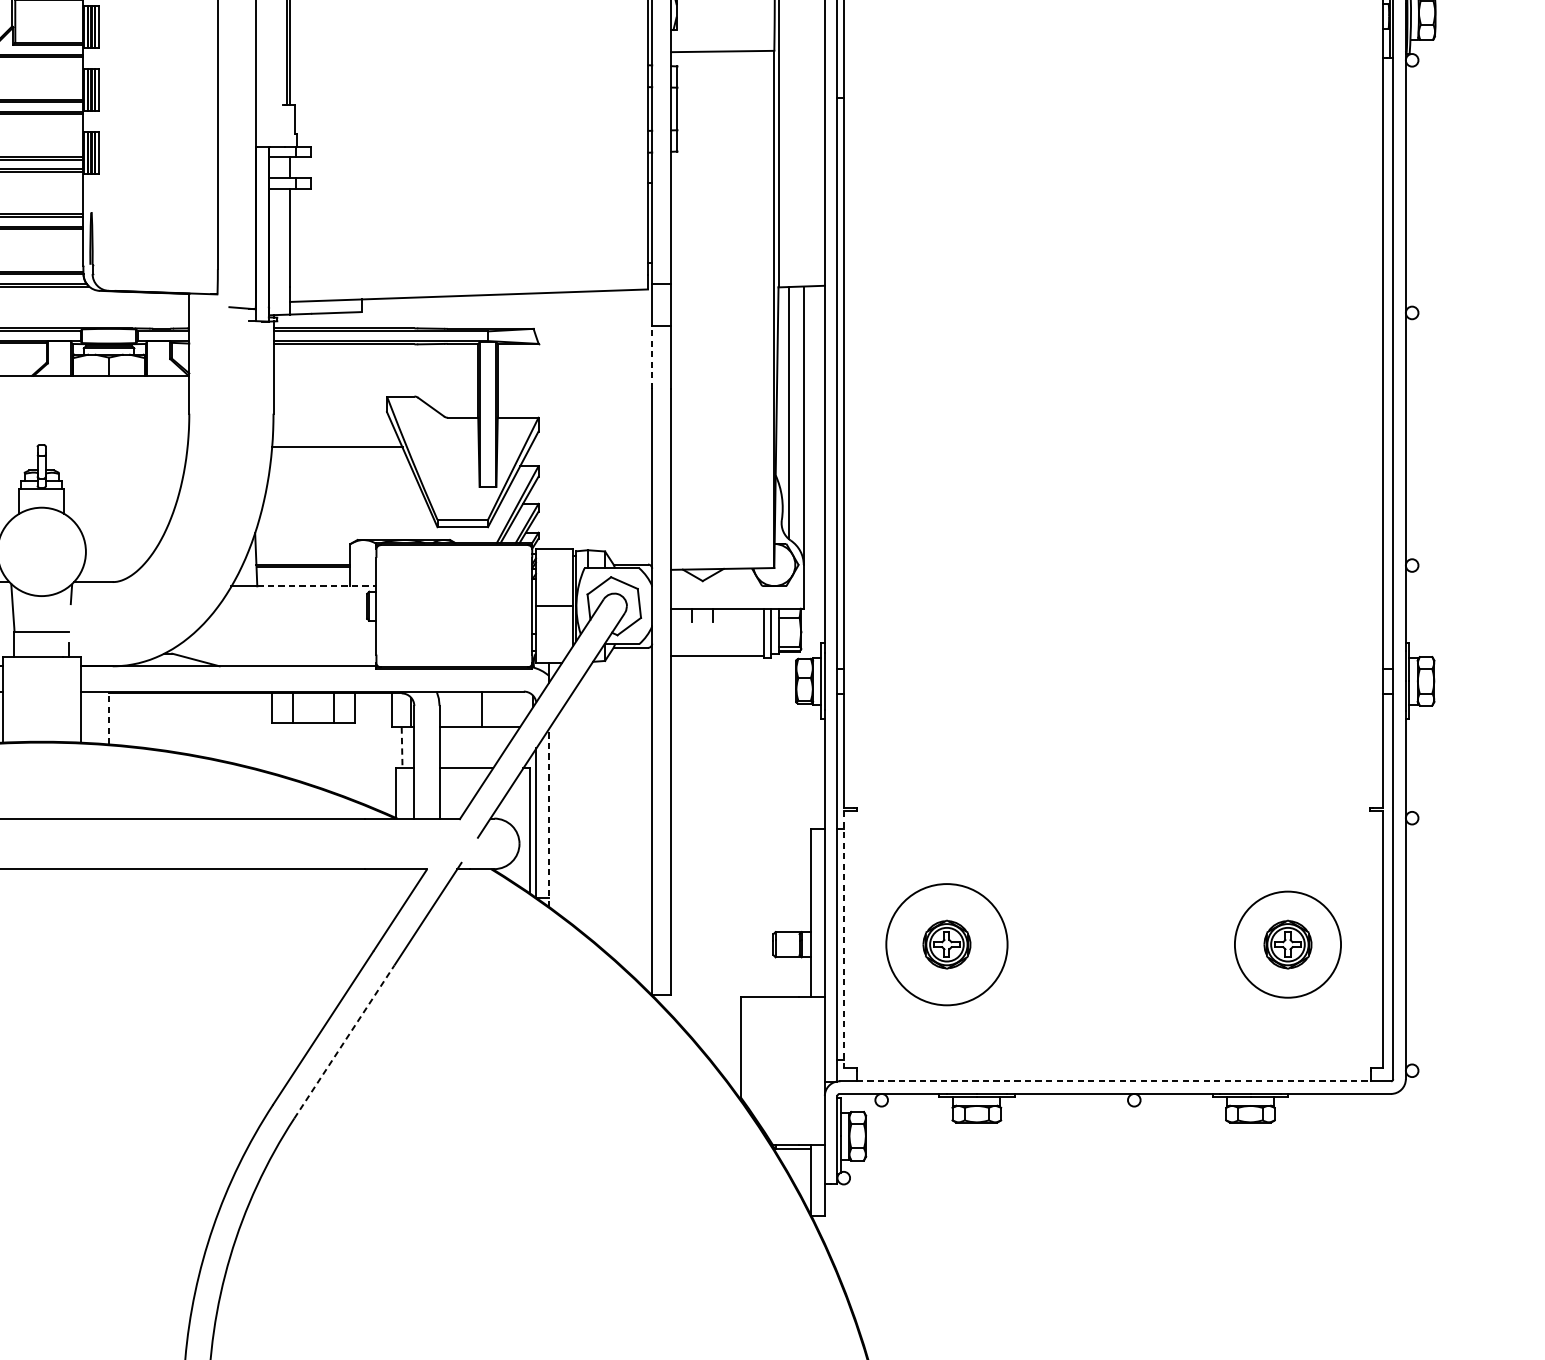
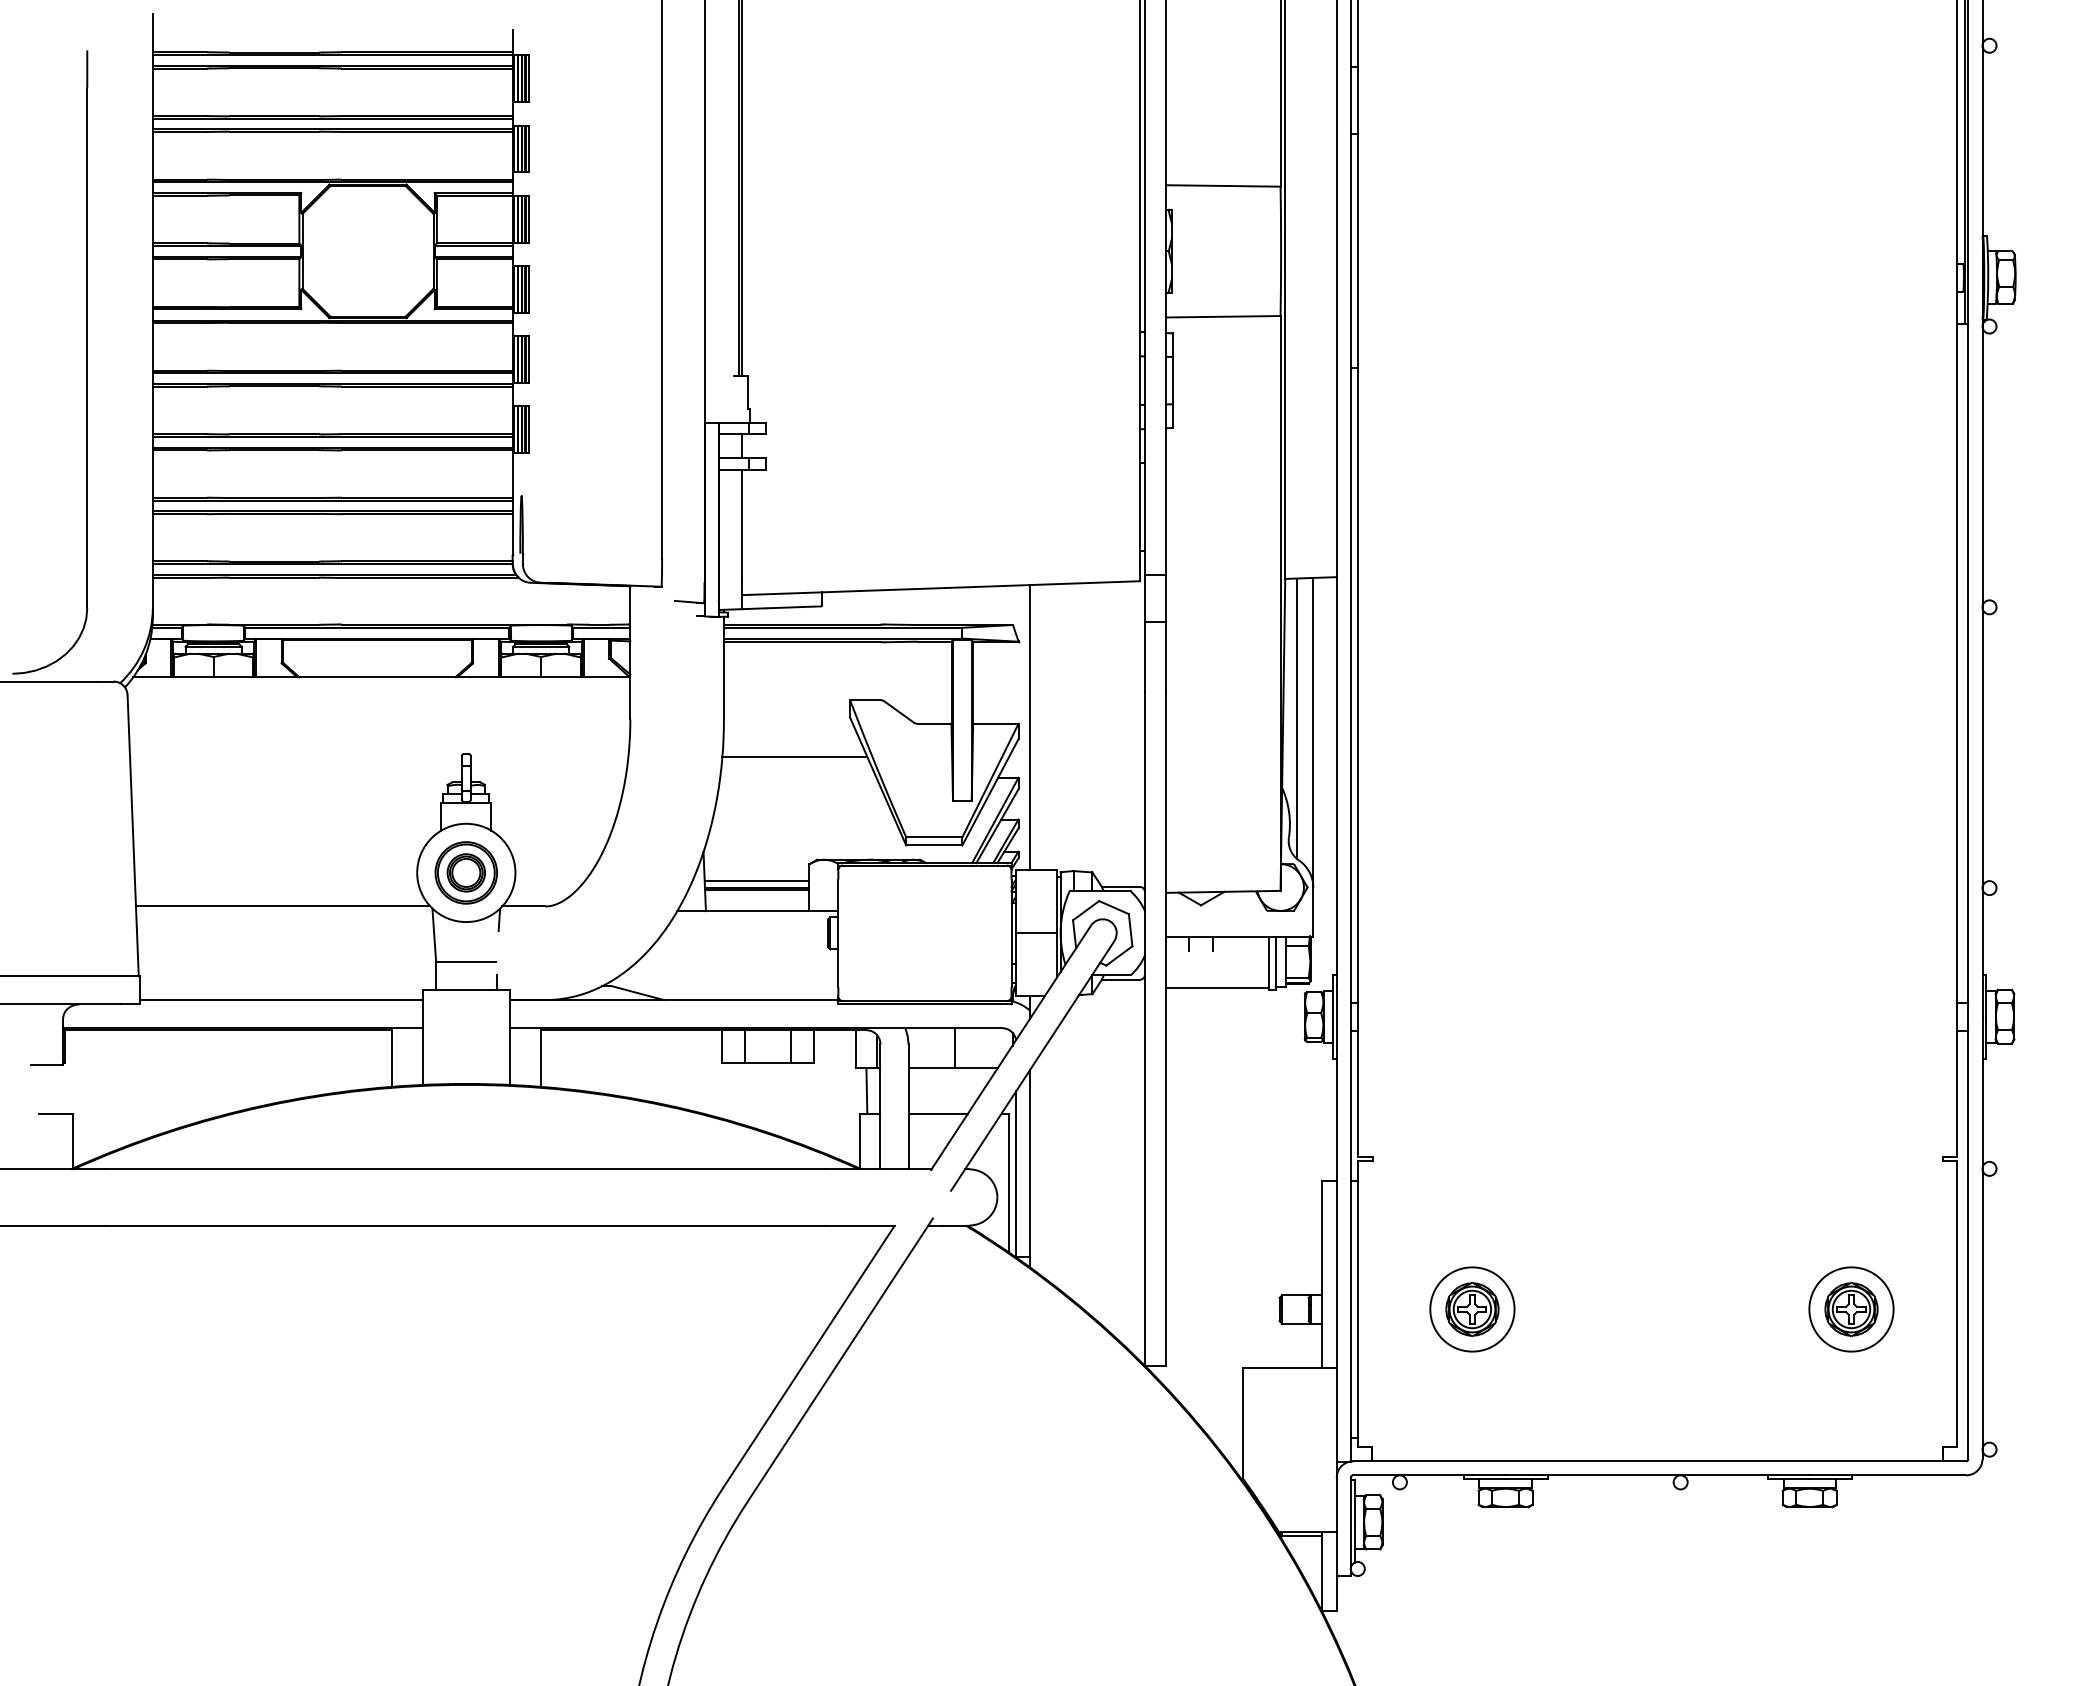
line: (651, 357) -> (1144, 656), dashed -> solid
line: (549, 421) -> (1030, 727), added
part: (40, 551) -> (465, 872), added
line: (302, 559) -> (756, 881), added
line: (317, 586) -> (772, 911), dashed -> solid
line: (108, 717) -> (540, 1057), dashed -> solid
line: (401, 747) -> (866, 1090), dashed -> solid
line: (549, 817) -> (1030, 1168), dashed -> solid
line: (844, 939) -> (1358, 1303), dashed -> solid
circle: (946, 944) -> (1472, 1309), size x0.62
circle: (1287, 944) -> (1851, 1309), size x0.71
line: (344, 1041) -> (802, 1417), dashed -> solid
line: (1114, 1081) -> (1658, 1461), dashed -> solid

